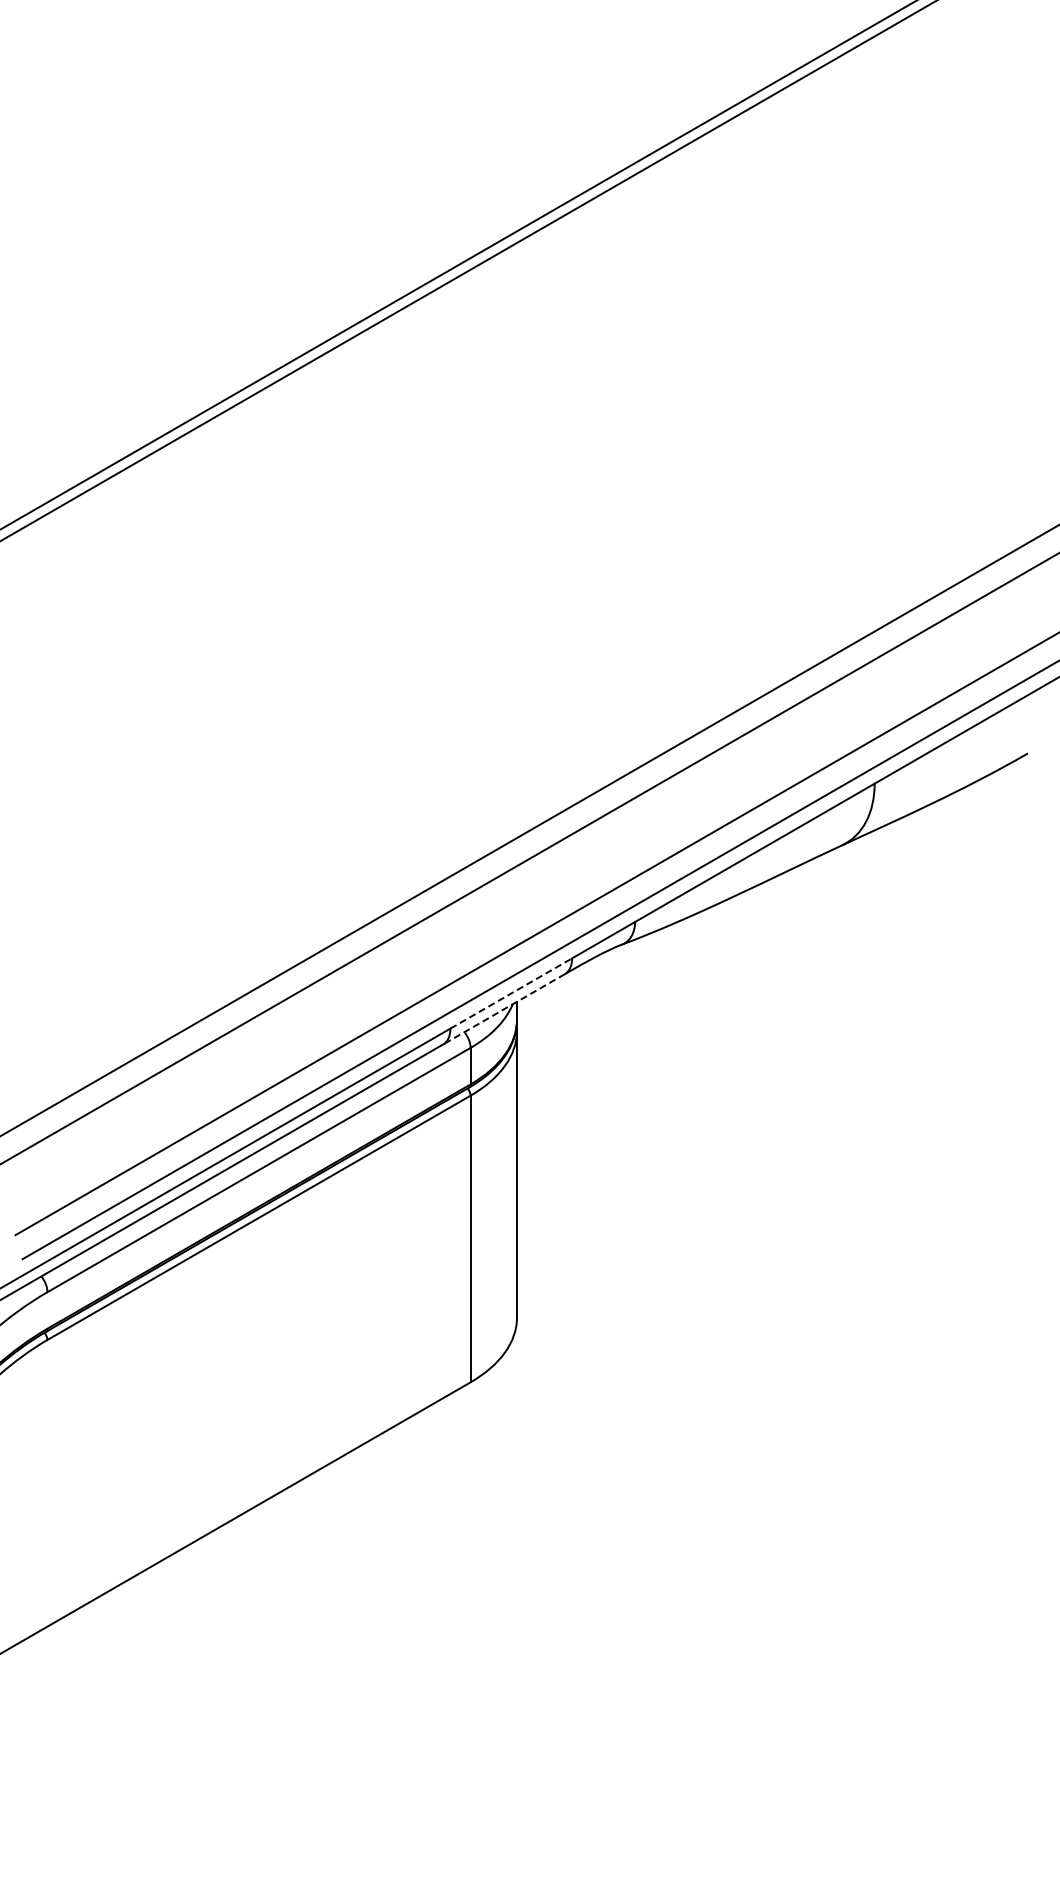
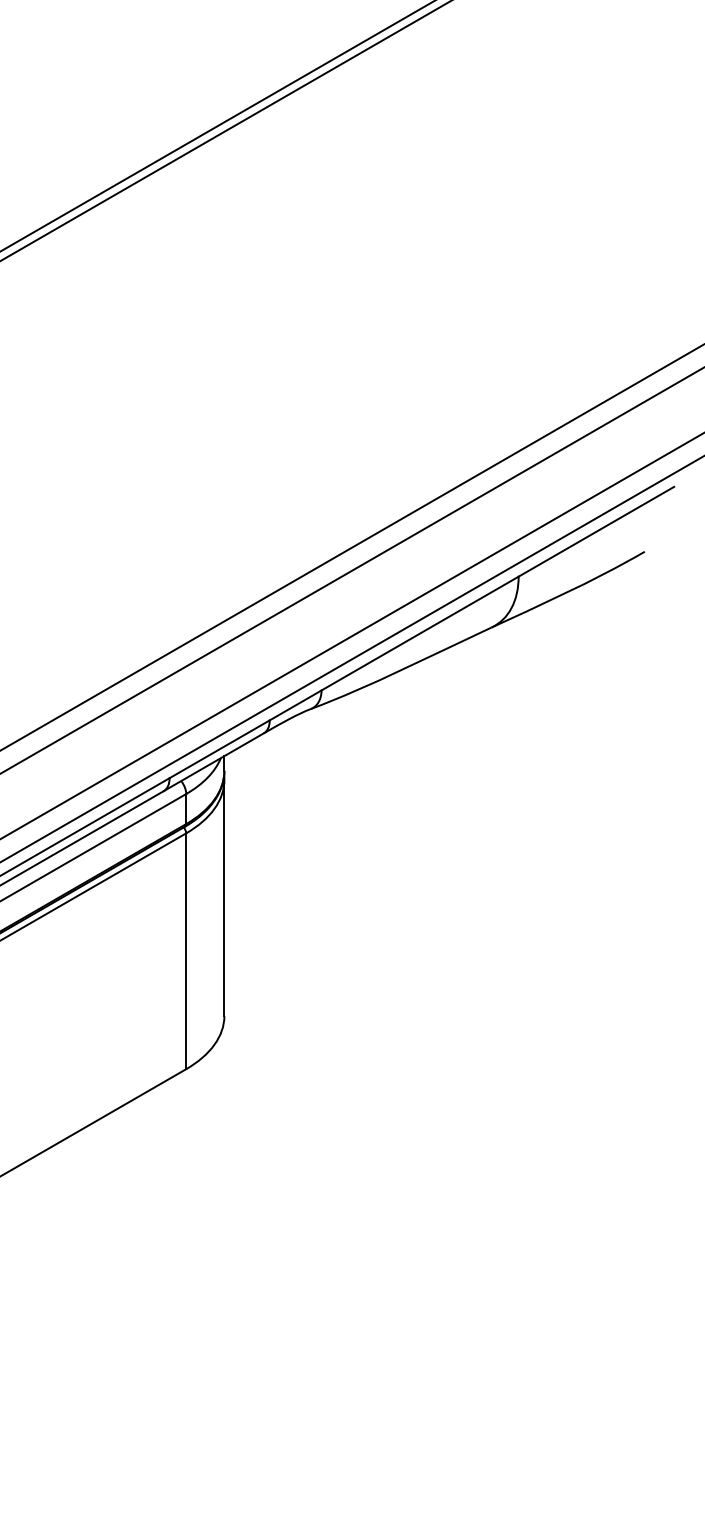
line: (511, 993) -> (219, 749), dashed -> solid
line: (503, 1009) -> (213, 762), dashed -> solid

